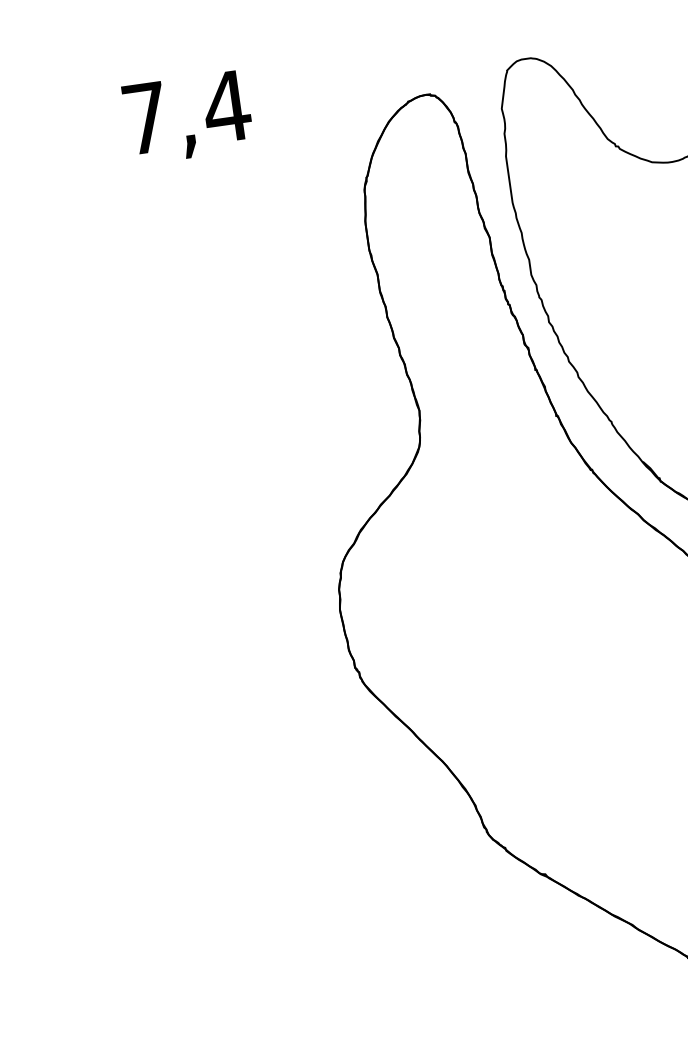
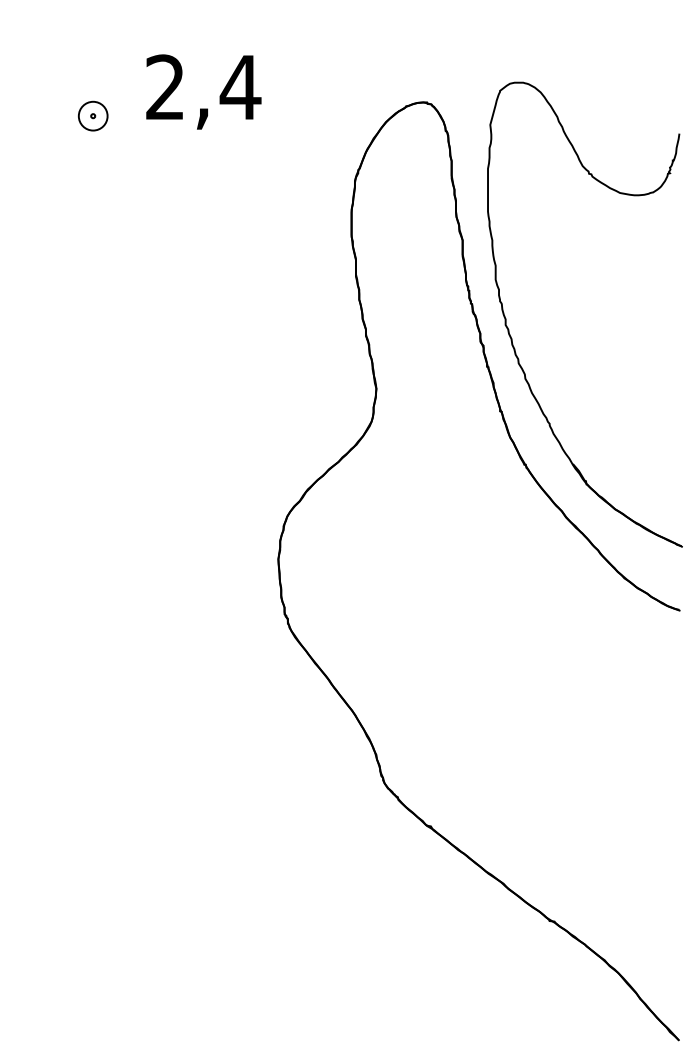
text: (144, 117) -> (164, 86), 7,4 -> 2,4
part: (72, 159) -> (93, 115), added

